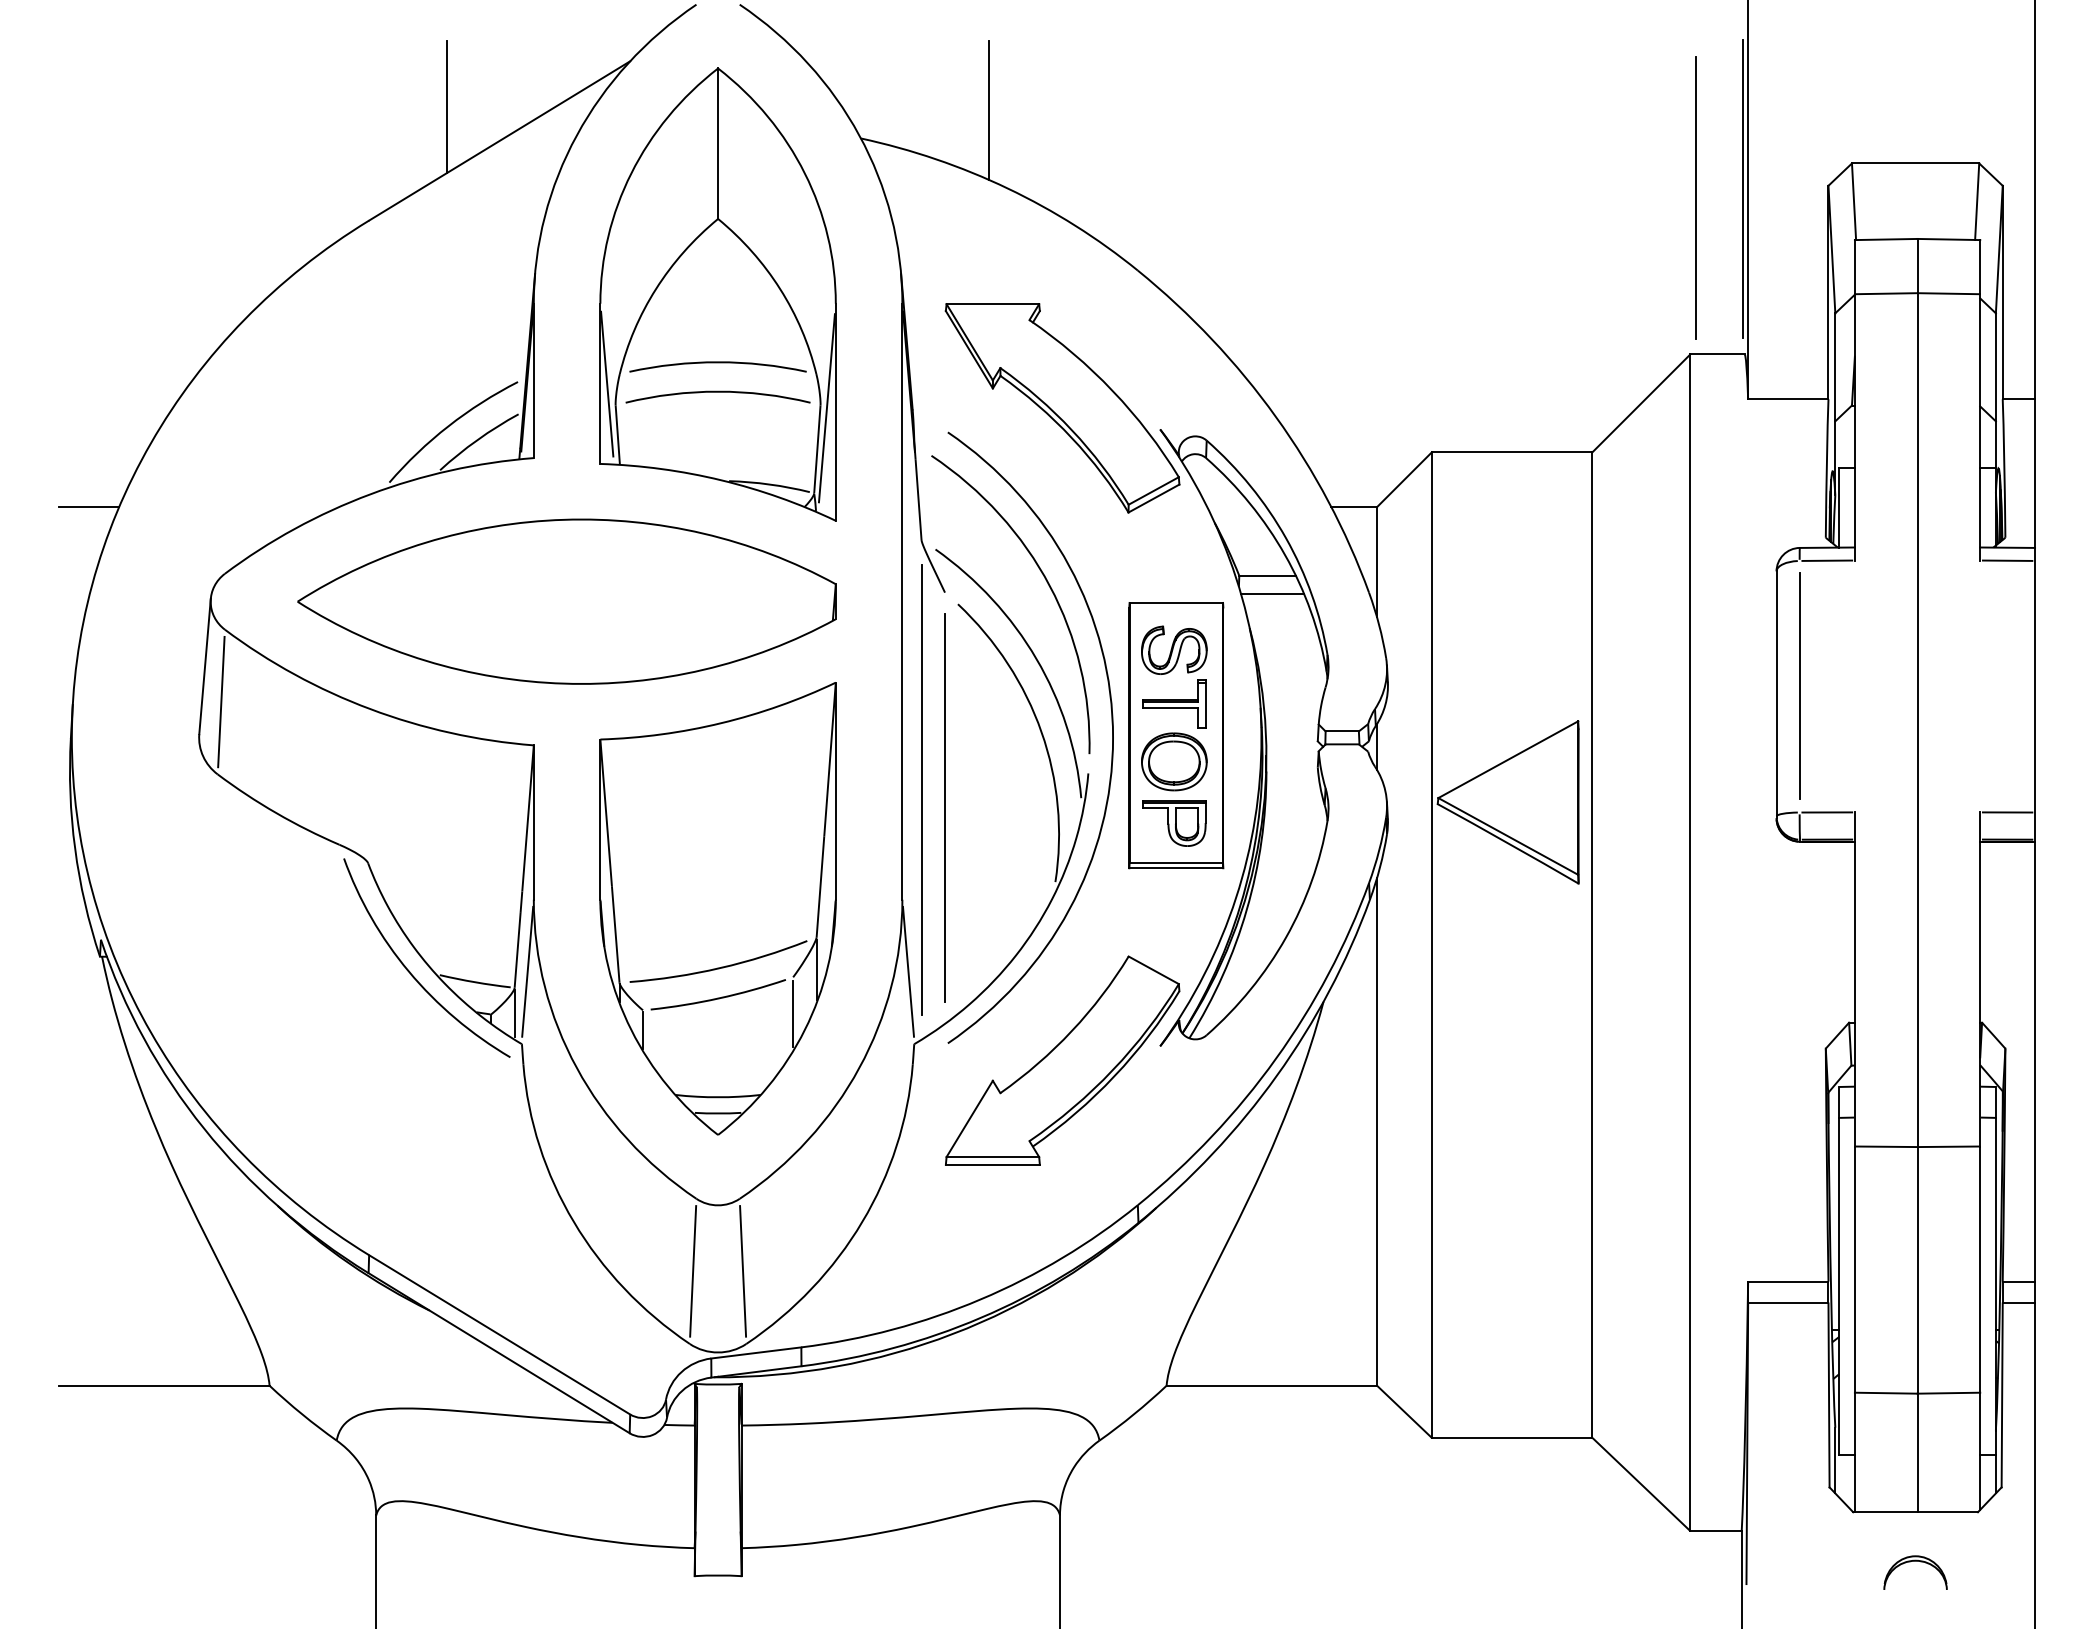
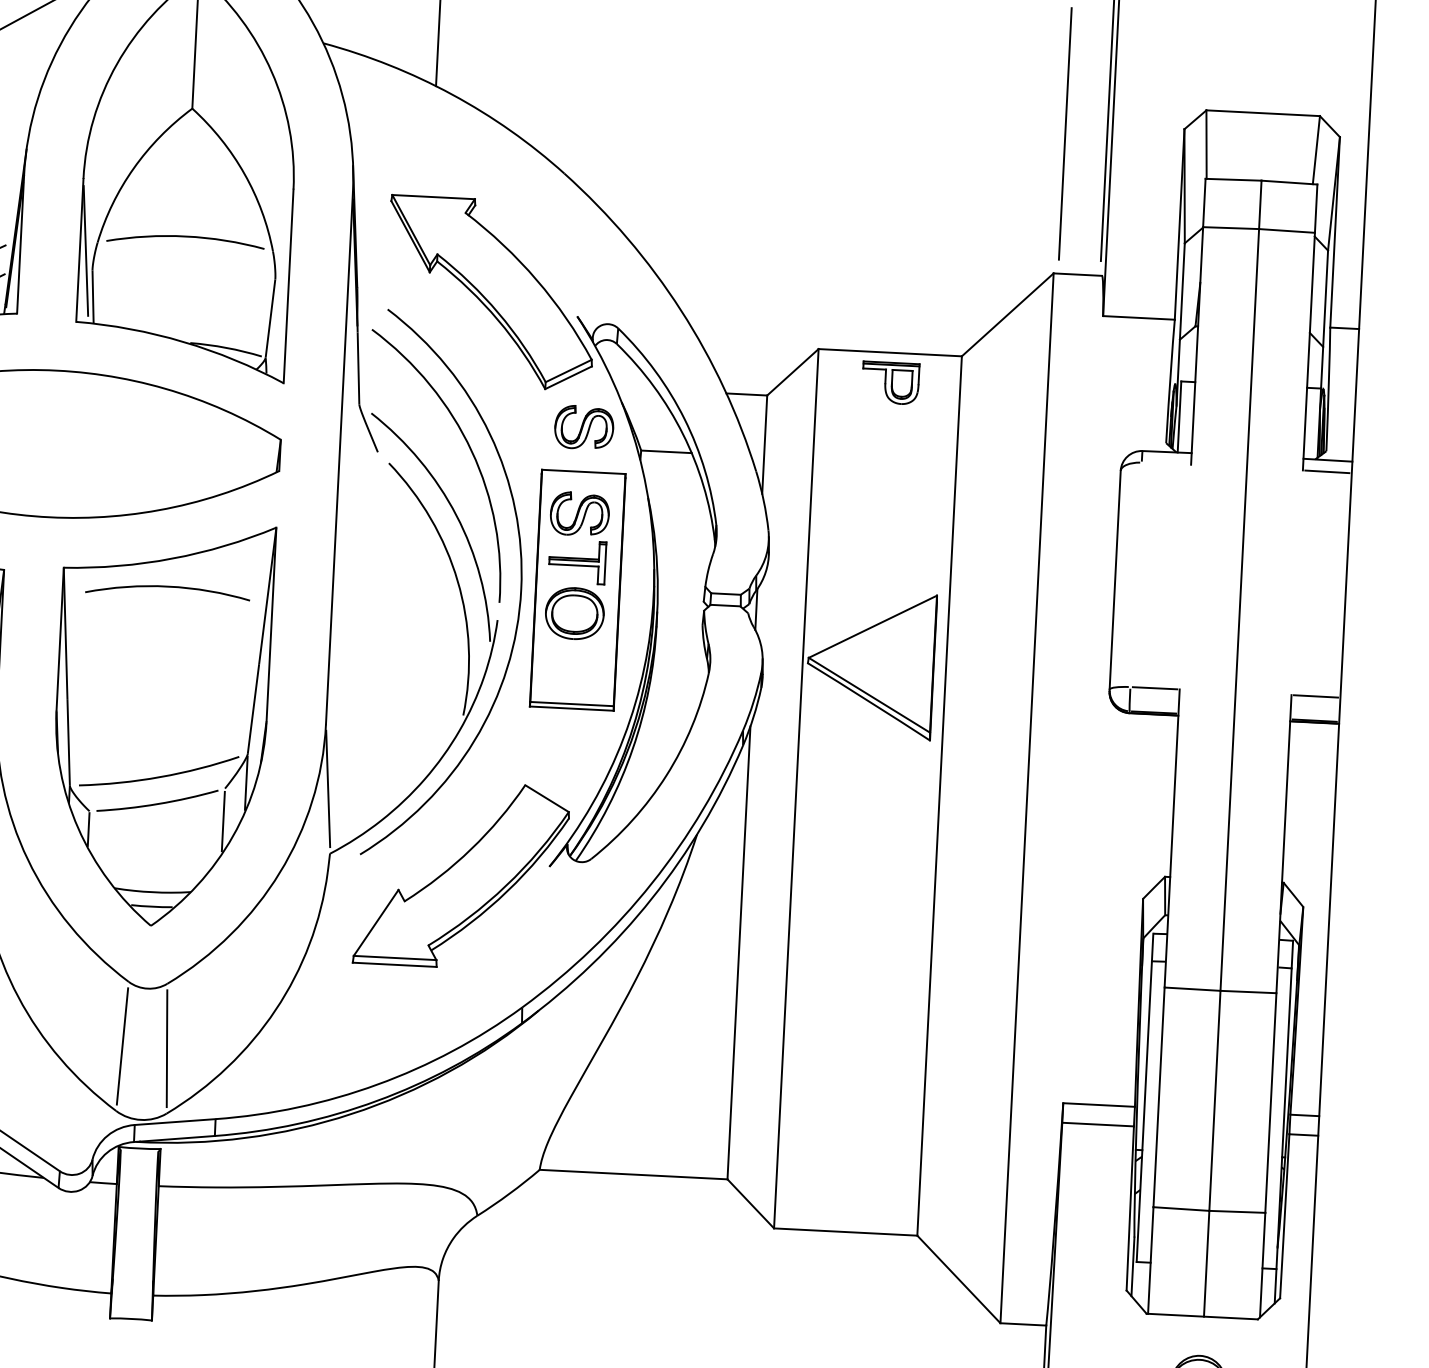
curve: (717, 392) -> (167, 587), moved
line: (826, 408) -> (280, 282), removed
part: (1174, 552) -> (584, 426), added
line: (1827, 560) -> (1166, 463), removed
line: (1272, 593) -> (670, 467), removed
line: (1799, 685) -> (1136, 573), removed
line: (921, 789) -> (348, 626), removed
line: (945, 808) -> (368, 644), removed
part: (1174, 823) -> (890, 383), moved

